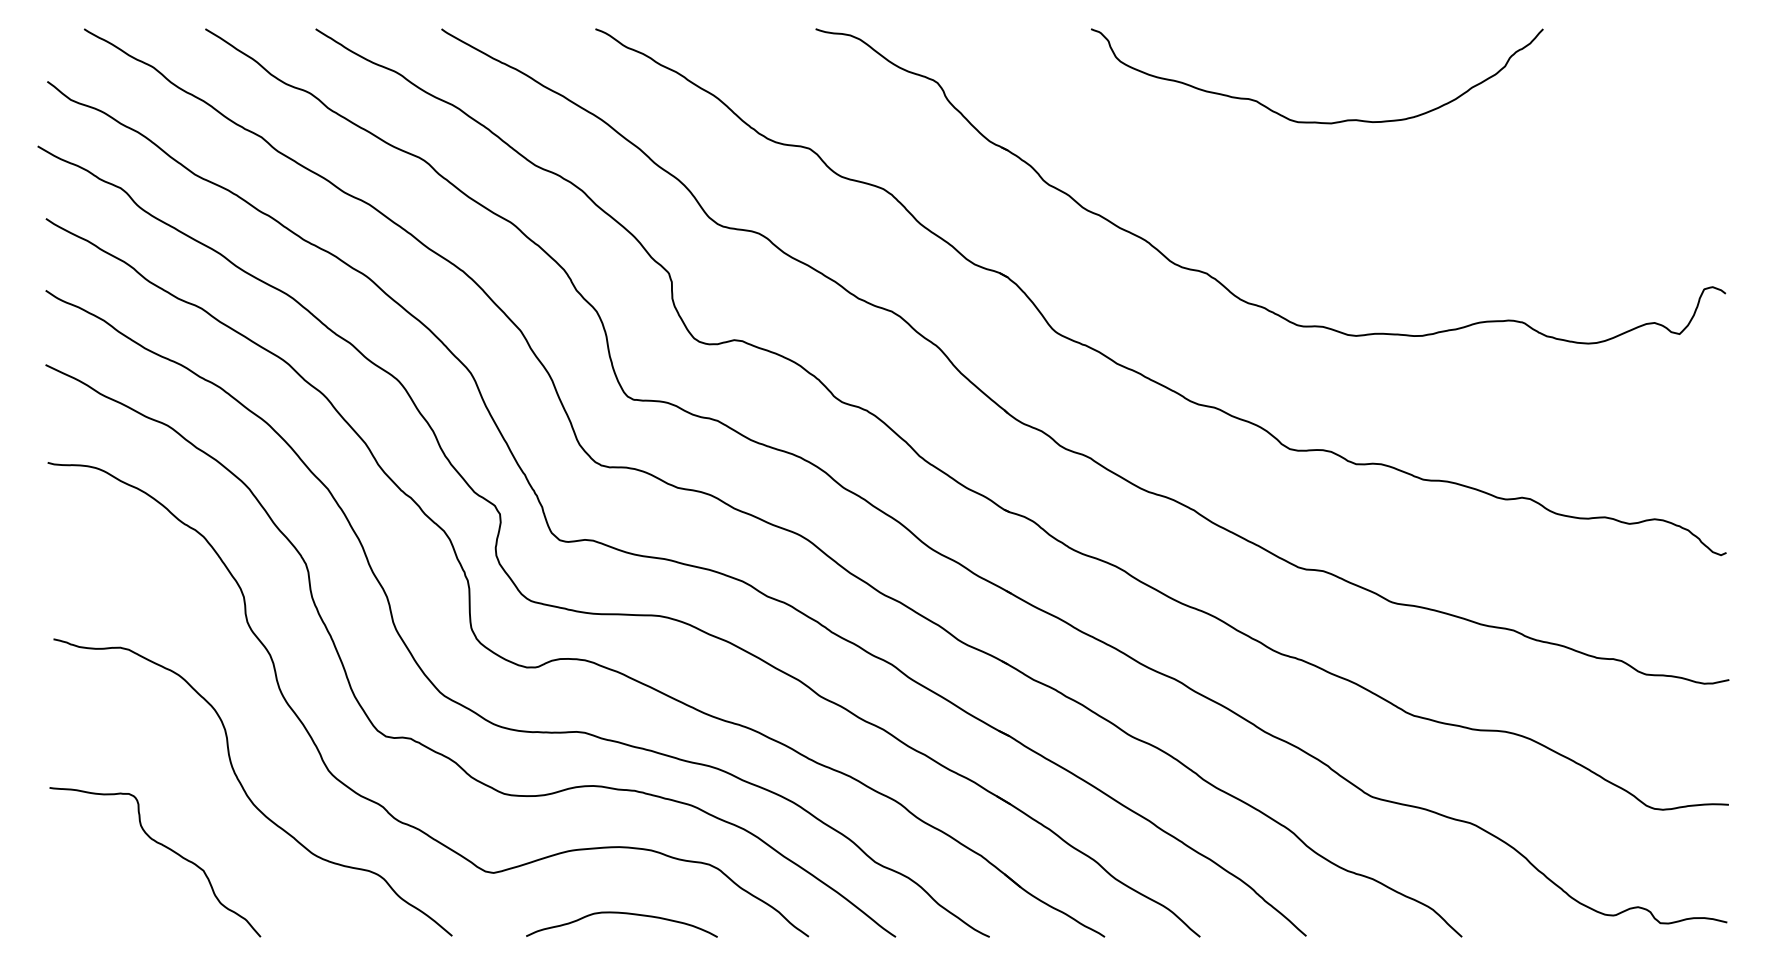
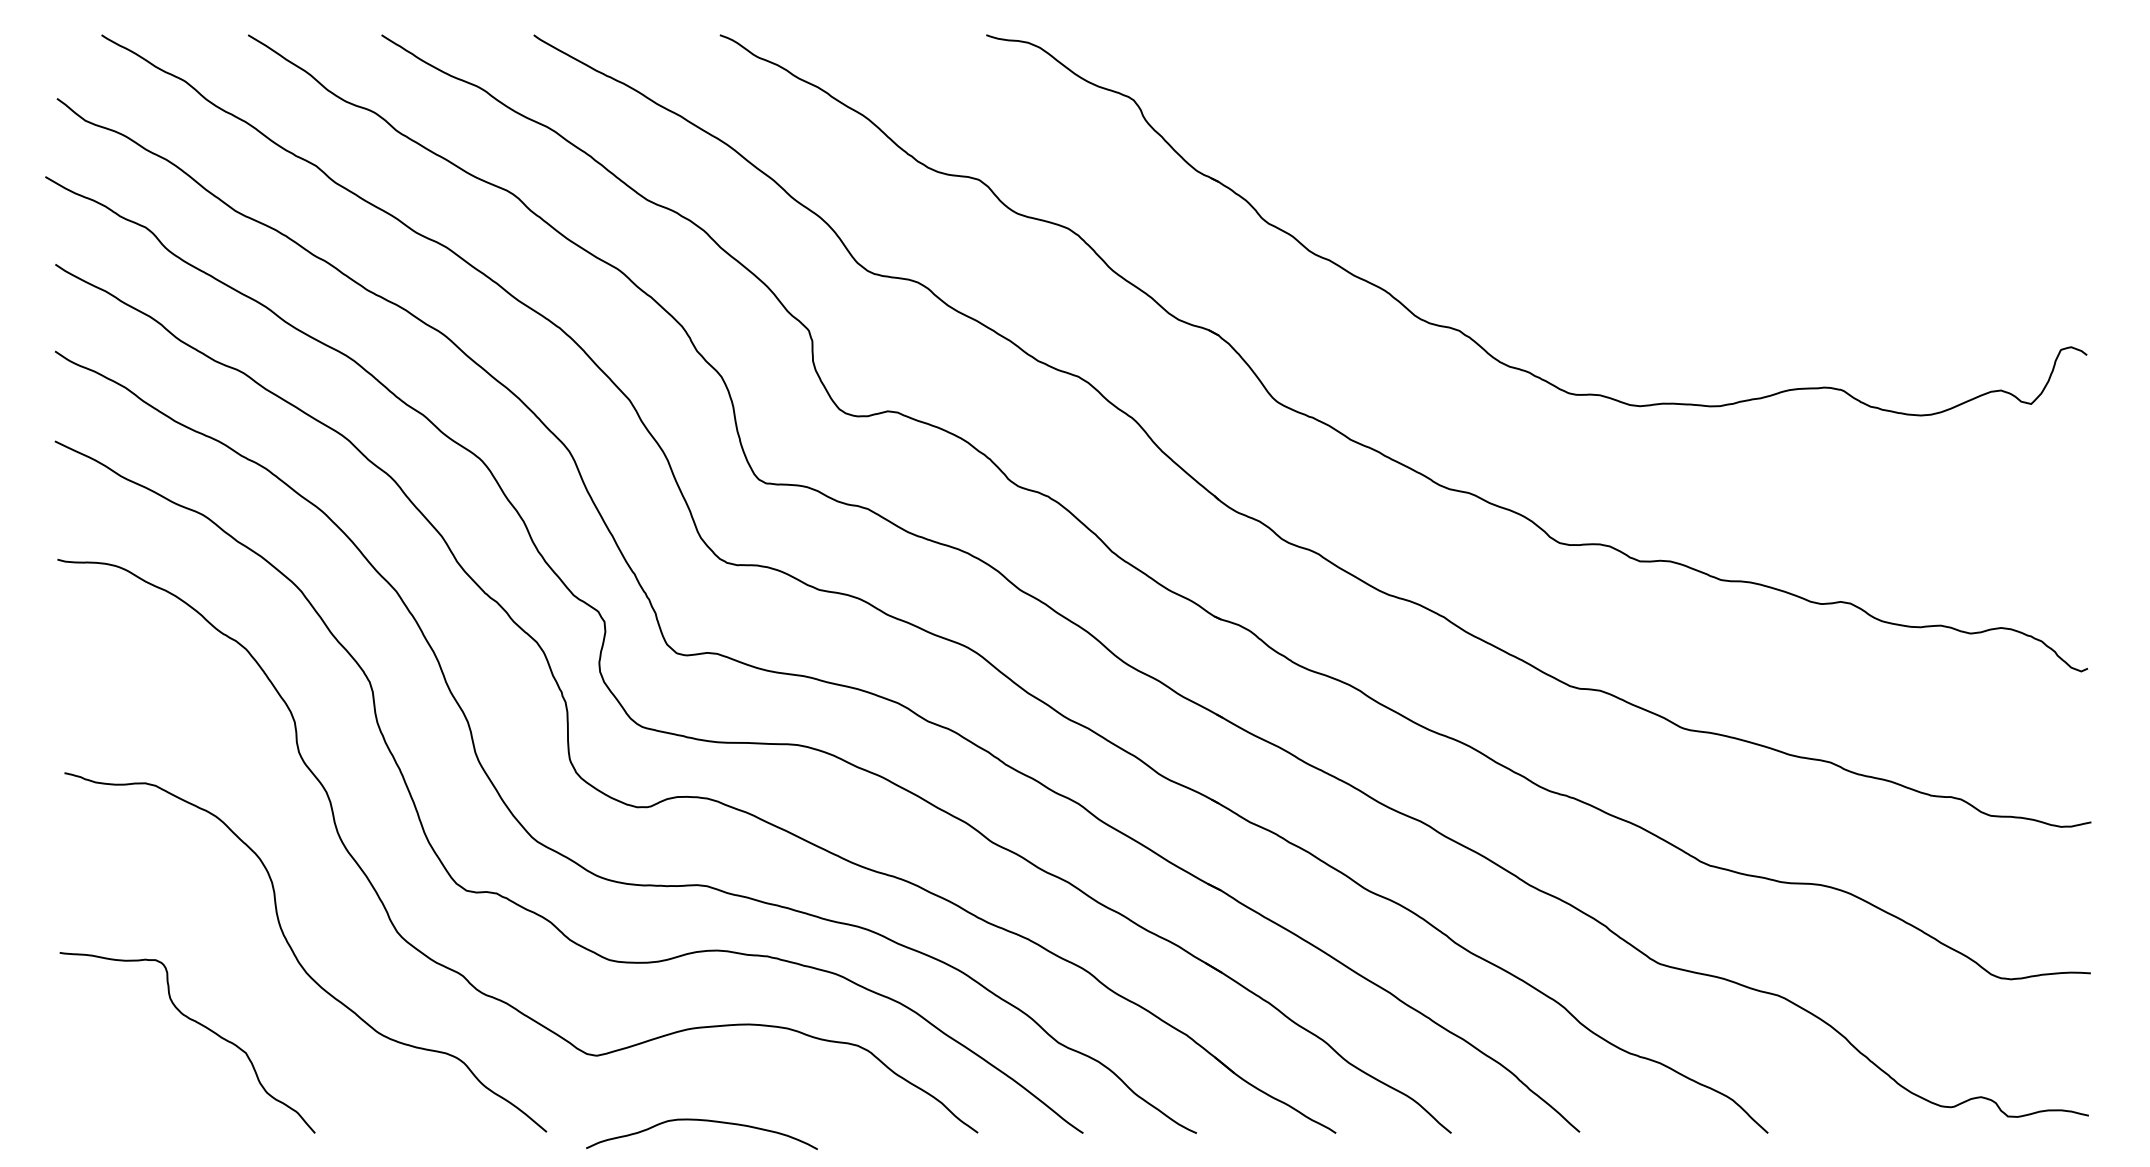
curve: (1316, 122) -> (1592, 147), removed
curve: (622, 914) -> (702, 1121), moved

